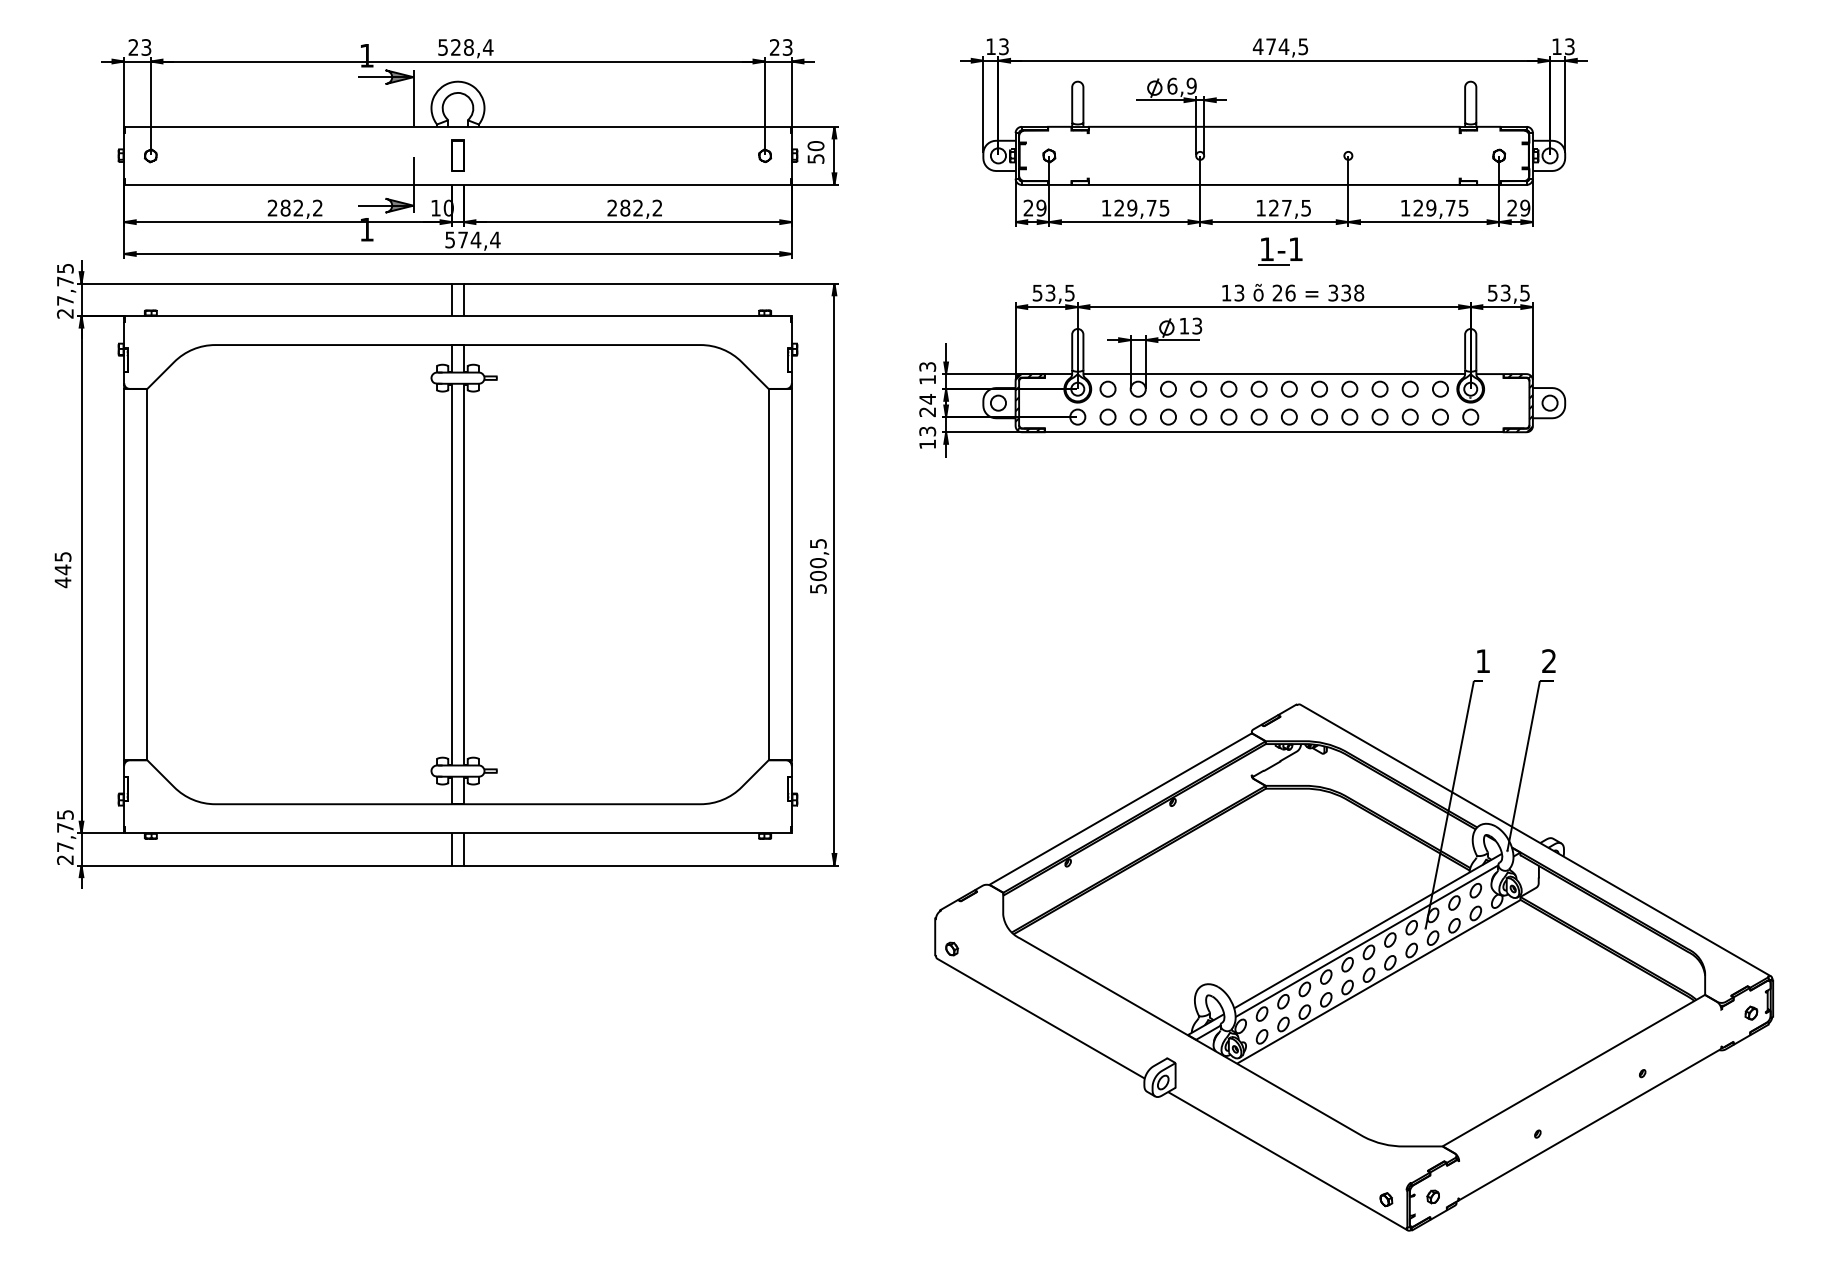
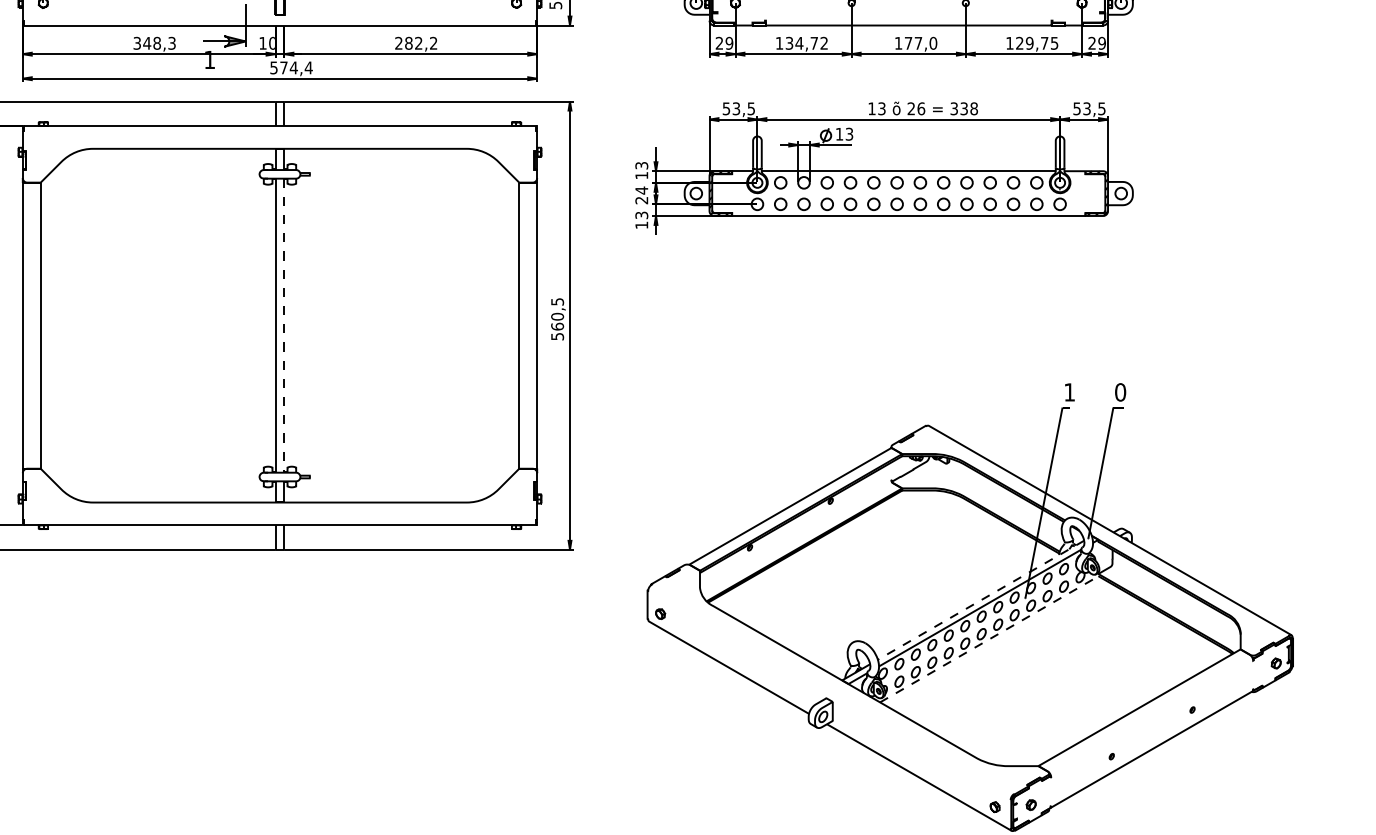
text: (295, 207) -> (154, 42), 282,2 -> 348,3
text: (1141, 207) -> (806, 42), 129,75 -> 134,72
text: (1290, 207) -> (921, 42), 127,5 -> 177,0
part: (1280, 251) -> (913, 76), removed
line: (463, 574) -> (284, 325), solid -> dashed
text: (817, 575) -> (556, 326), 500,5 -> 560,5
text: (1549, 661) -> (1120, 392), 2 -> 0
line: (1368, 931) -> (981, 600), solid -> dashed
line: (1381, 980) -> (991, 638), solid -> dashed

